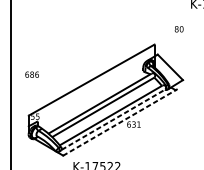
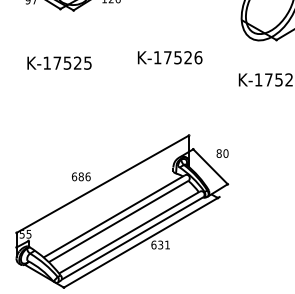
text: (179, 29) -> (222, 153), moved
text: (32, 74) -> (81, 176), moved
line: (114, 119) -> (133, 238), dashed -> solid
line: (120, 122) -> (142, 242), dashed -> solid

